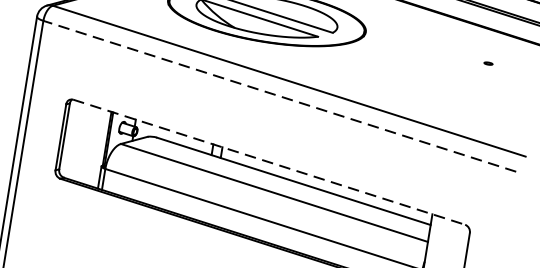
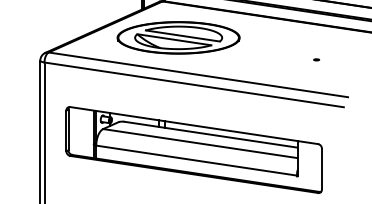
part: (488, 63) -> (316, 59), moved
line: (278, 95) -> (193, 84), dashed -> solid
line: (269, 162) -> (194, 125), dashed -> solid

